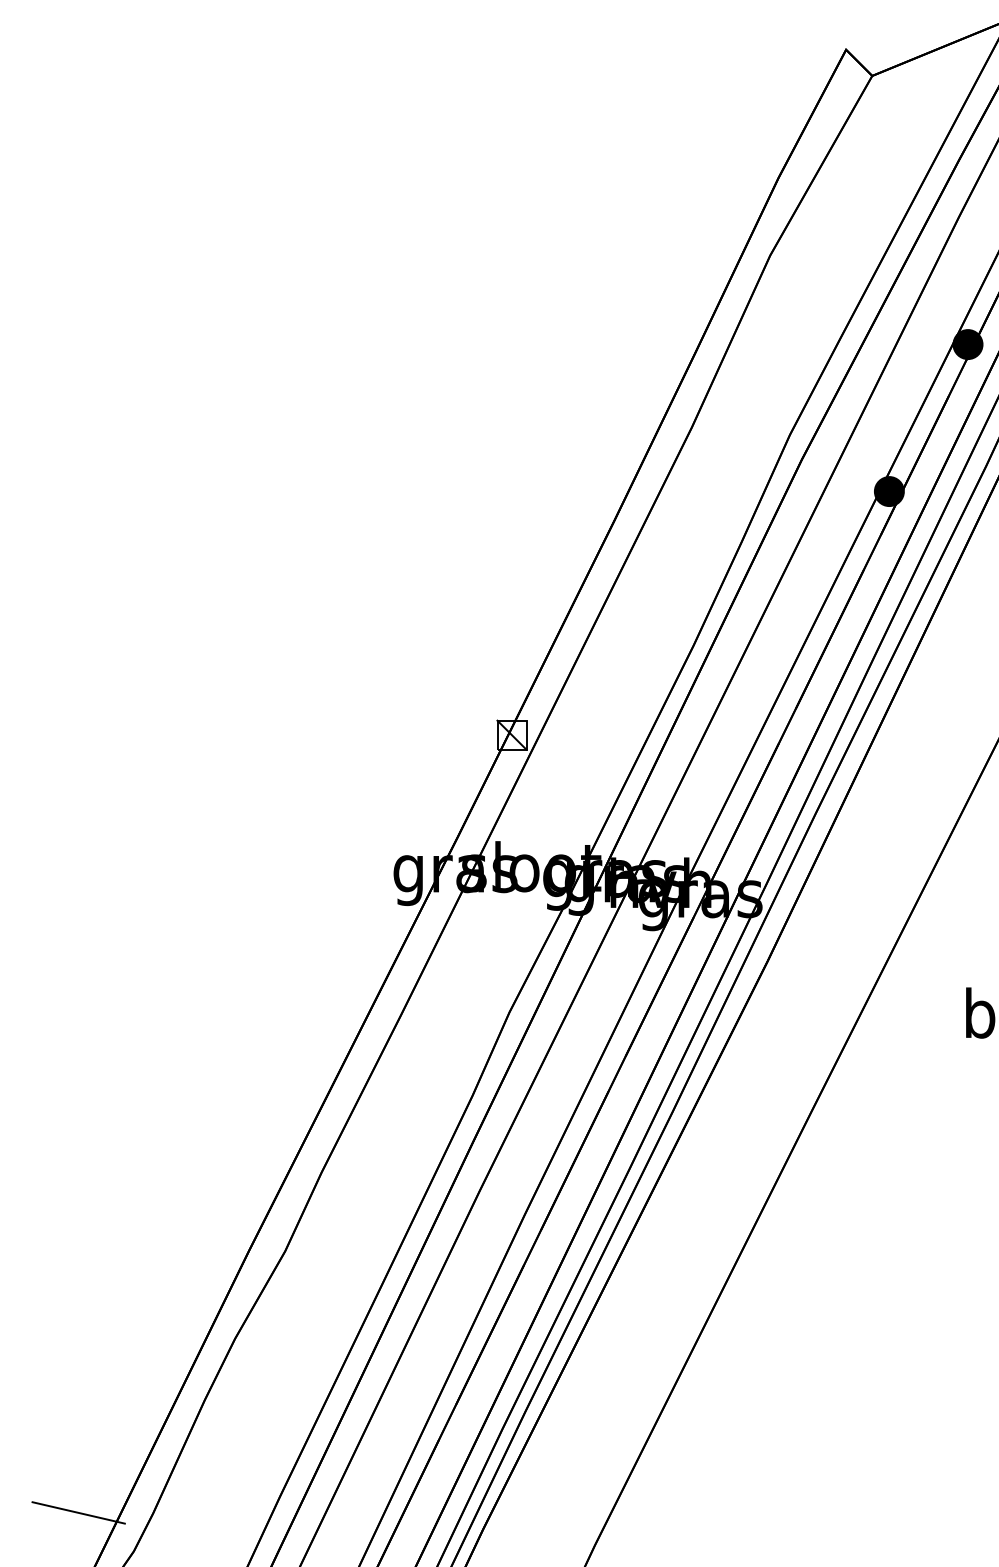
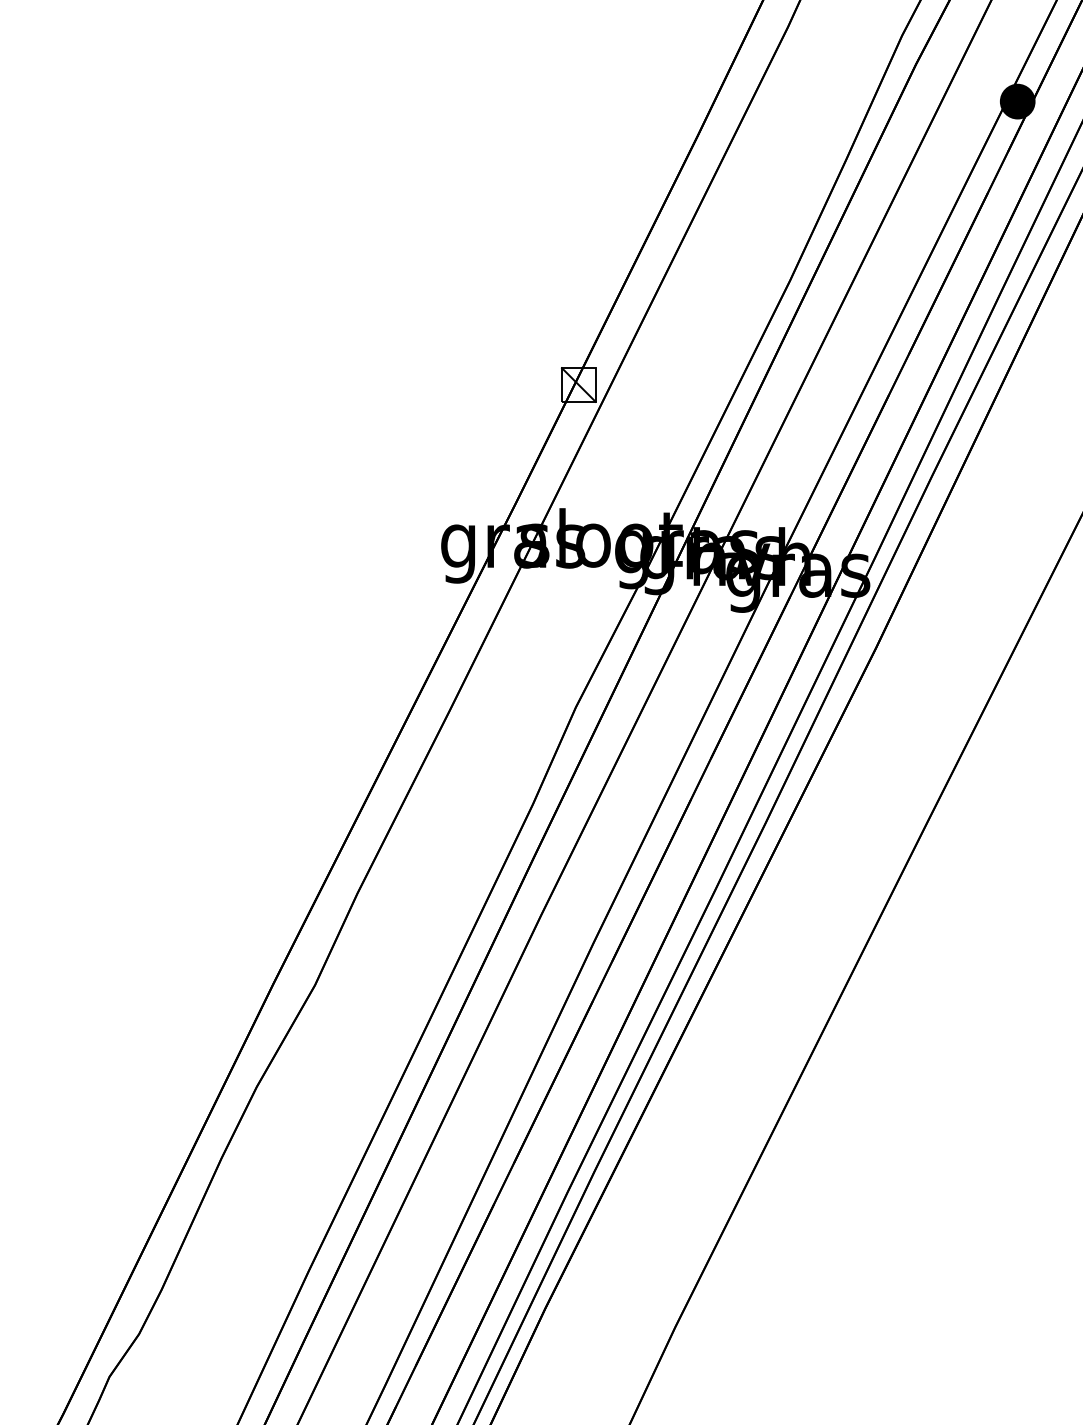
line: (78, 1512) -> (74, 1288), removed

